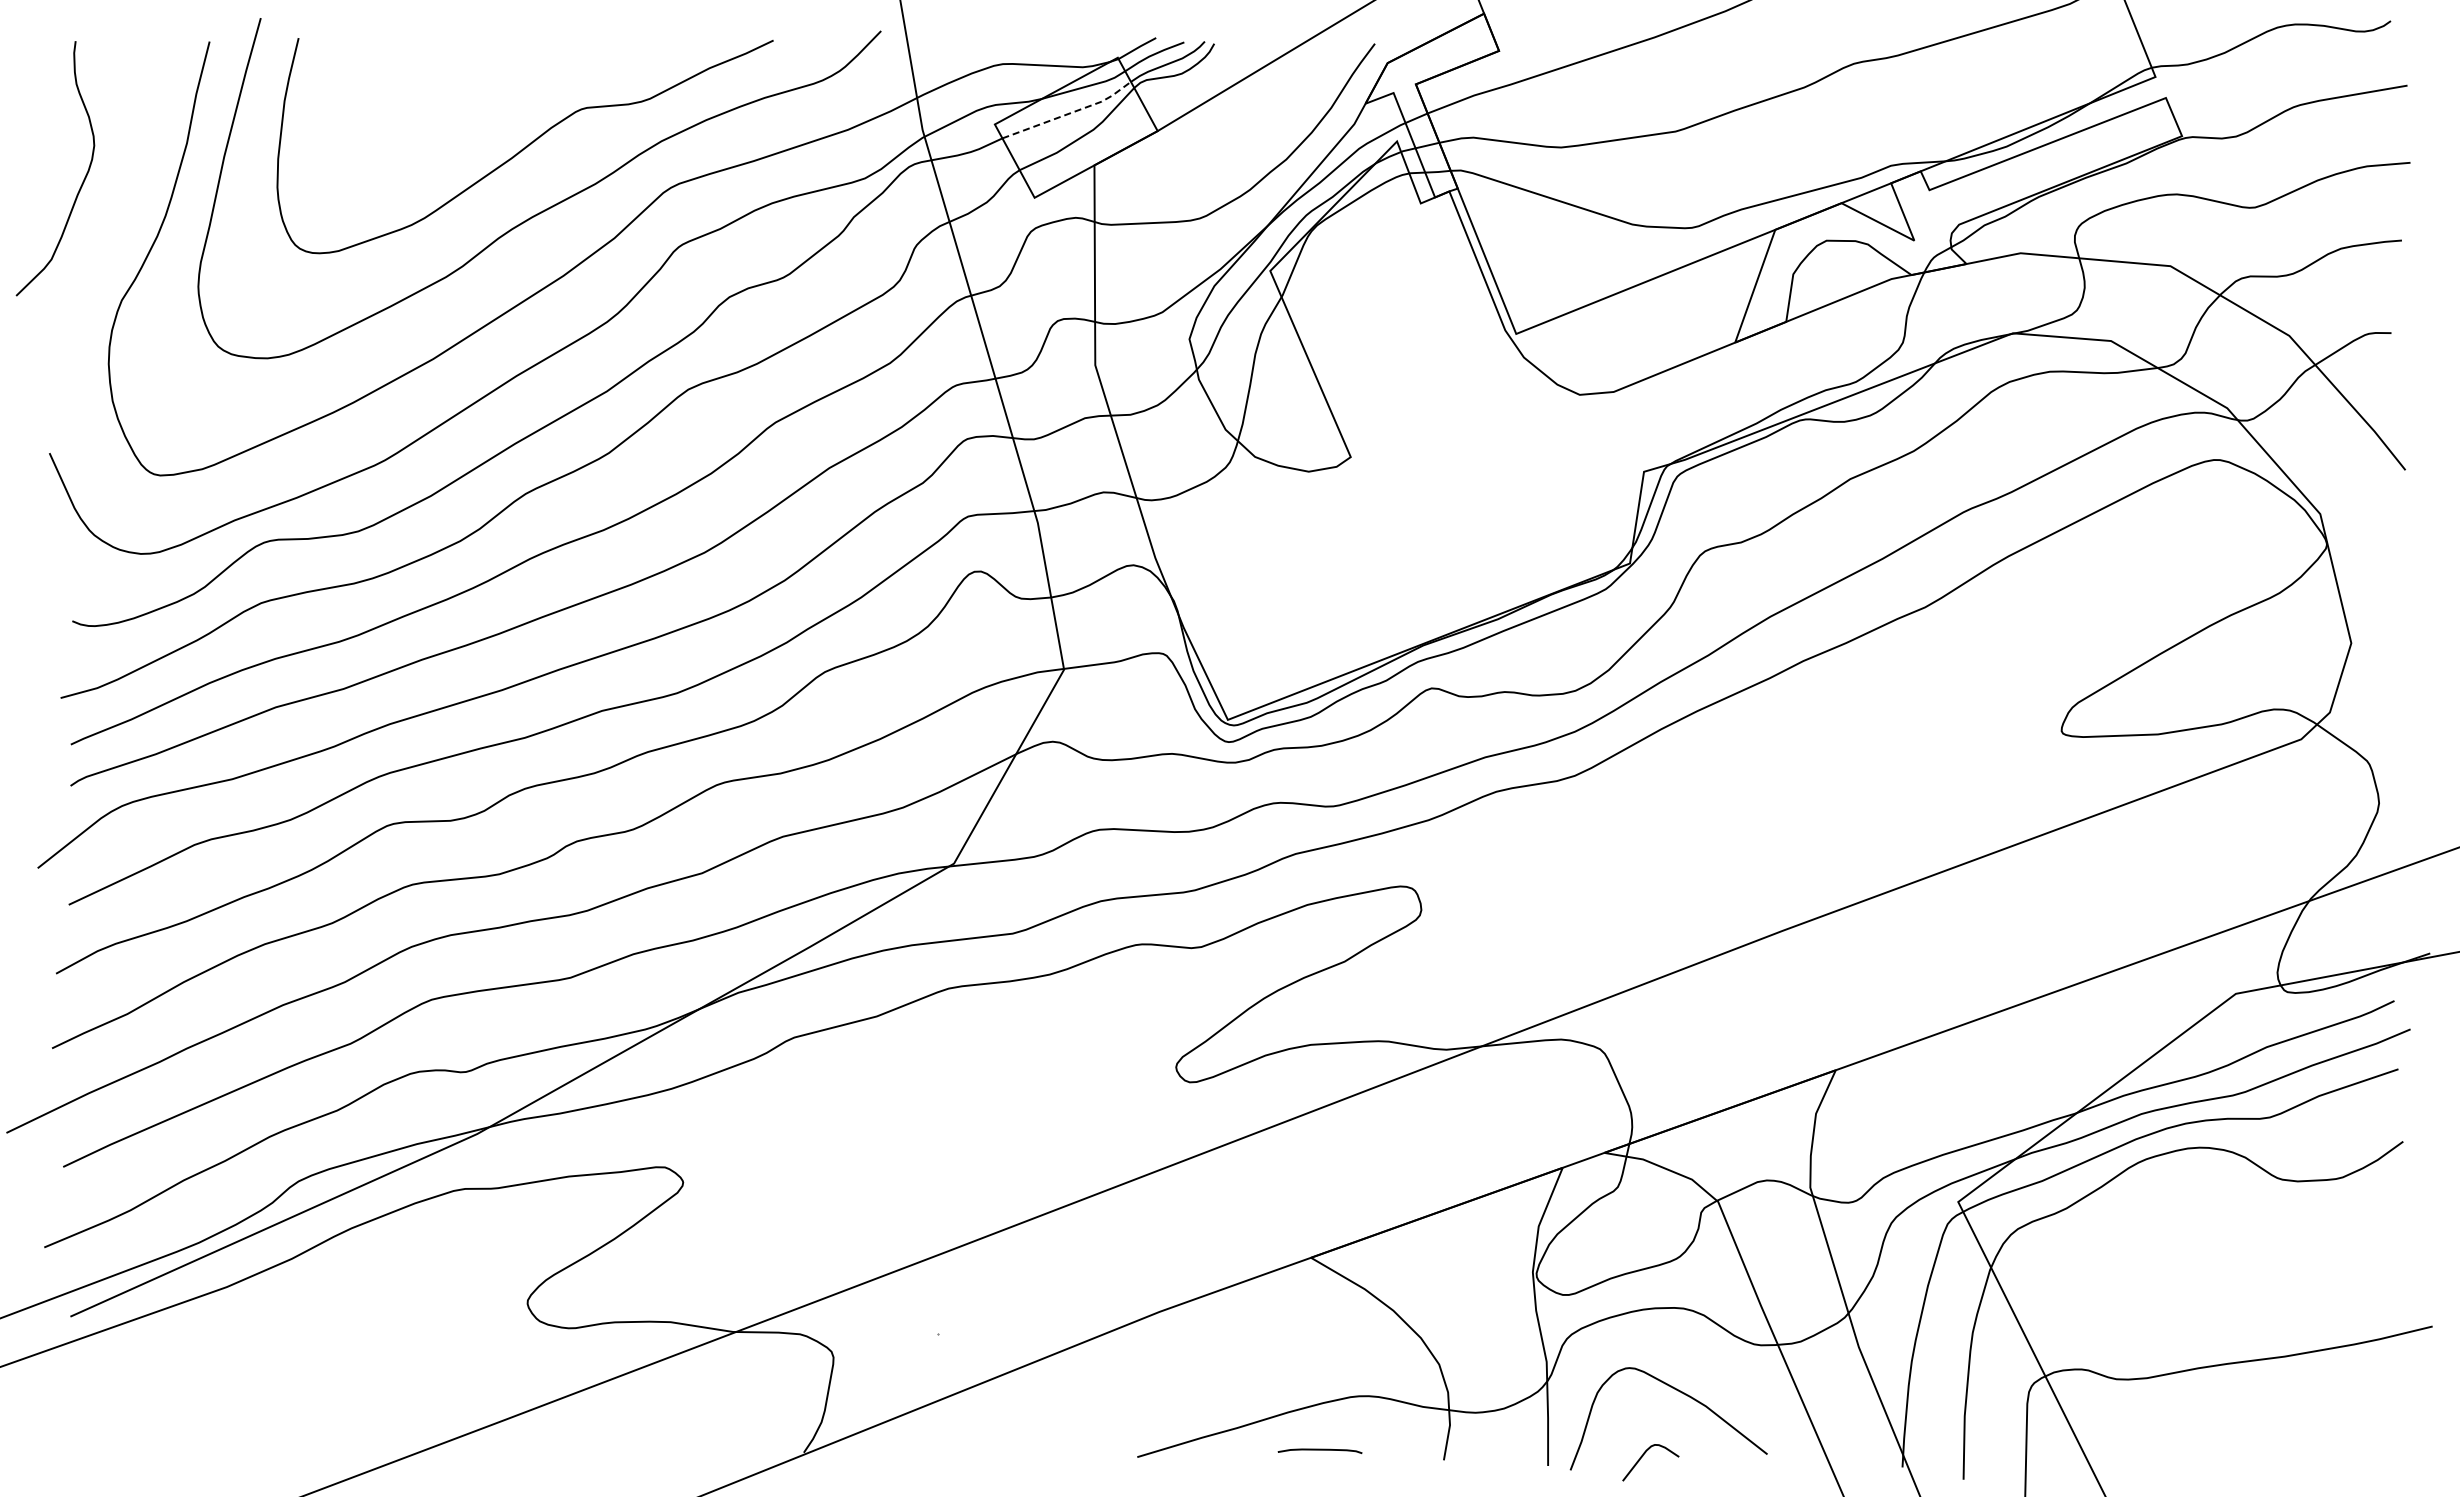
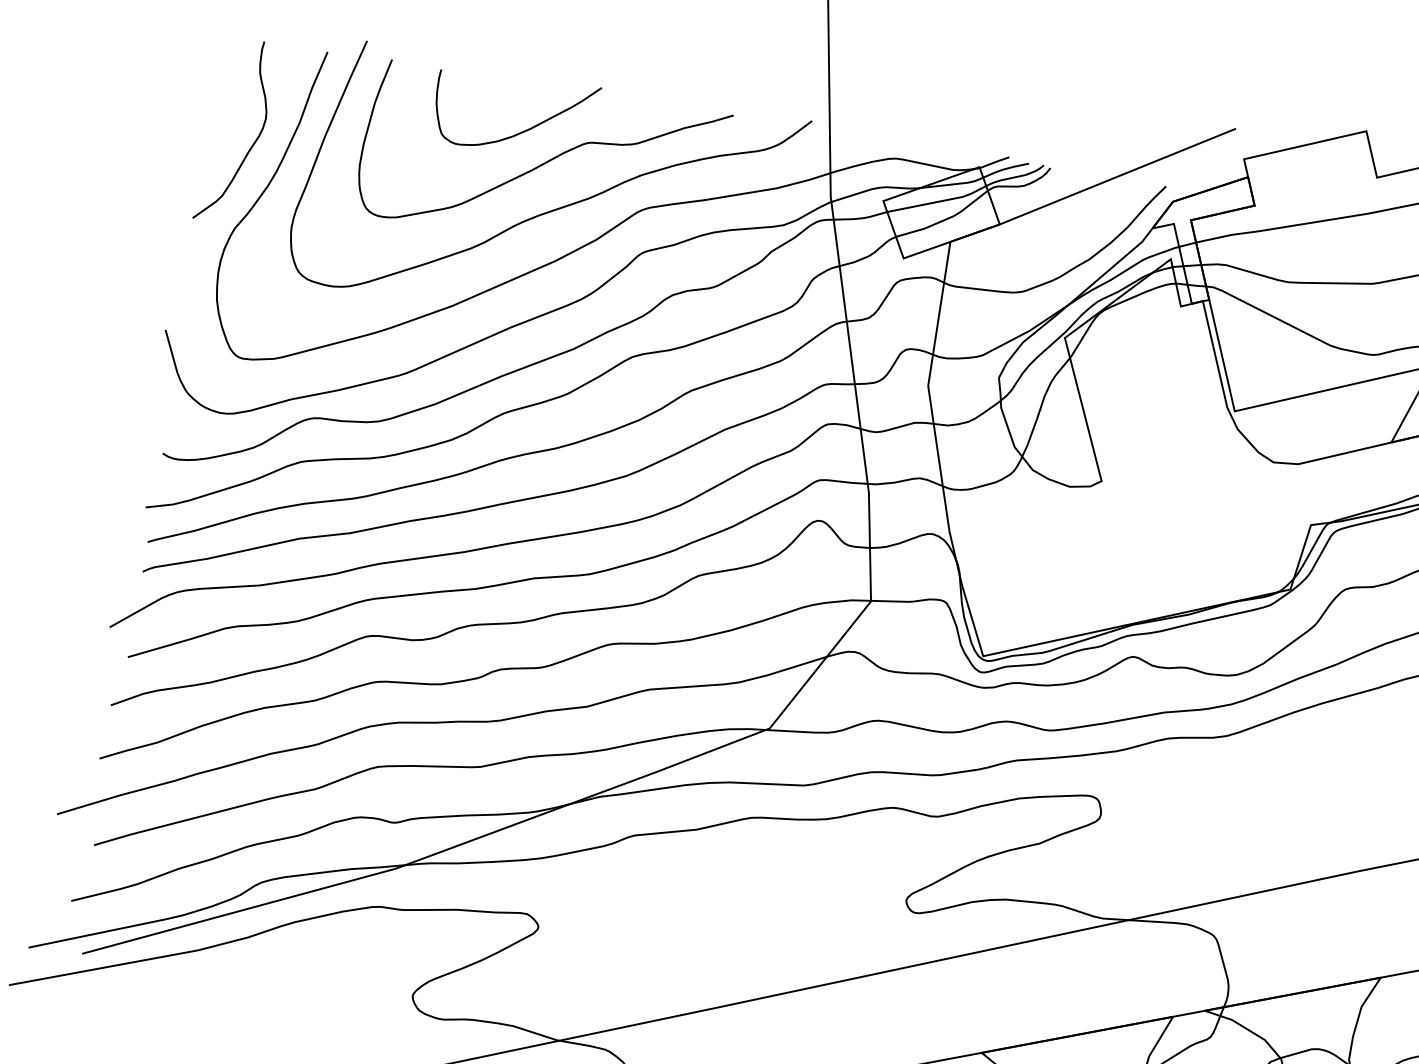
curve: (490, 107) -> (522, 131), added
line: (1070, 113) -> (939, 201), dashed -> solid
curve: (82, 181) -> (253, 143), moved

